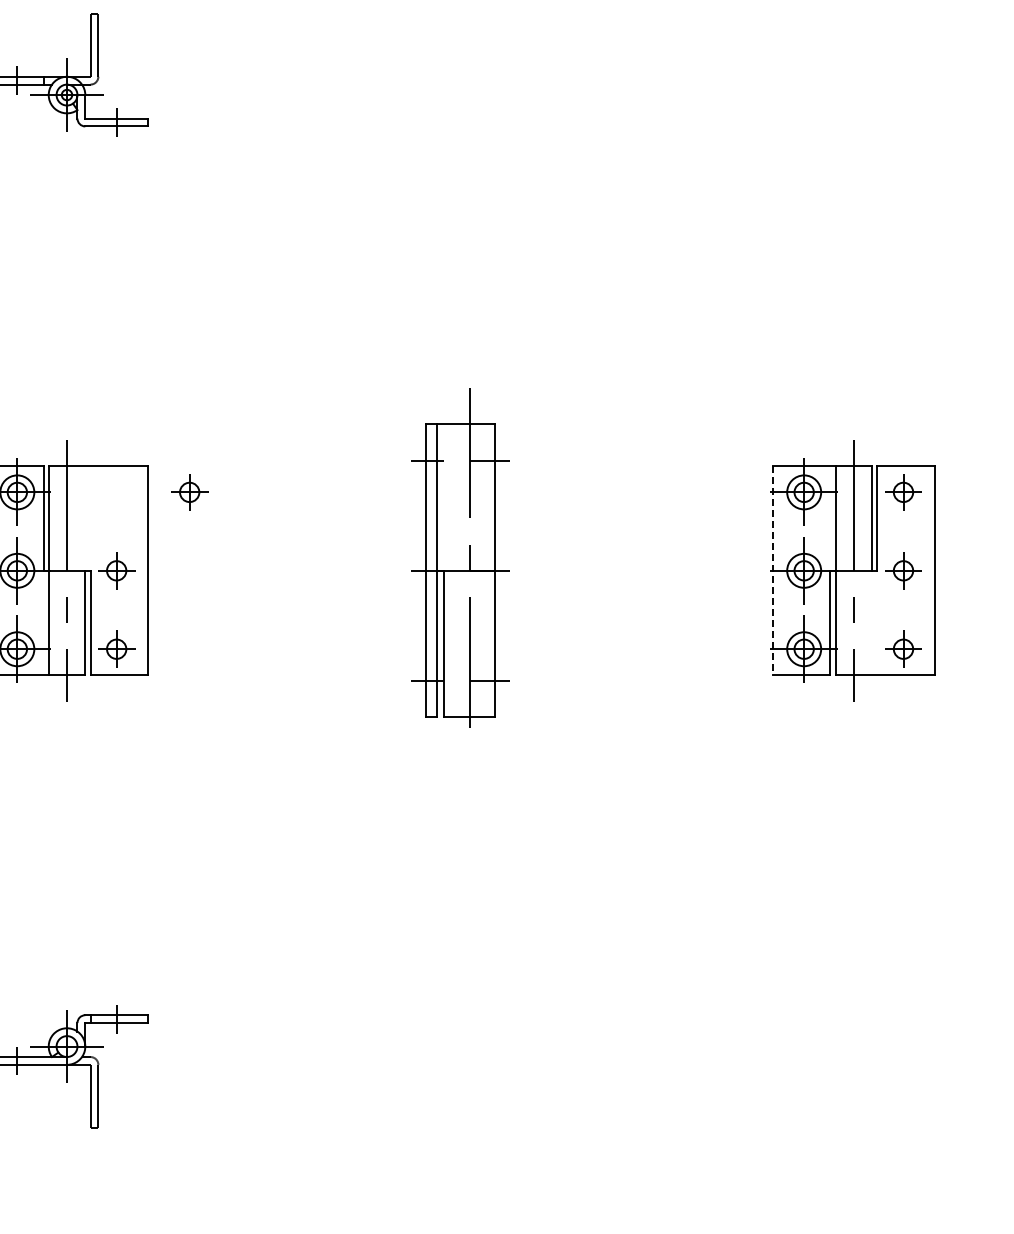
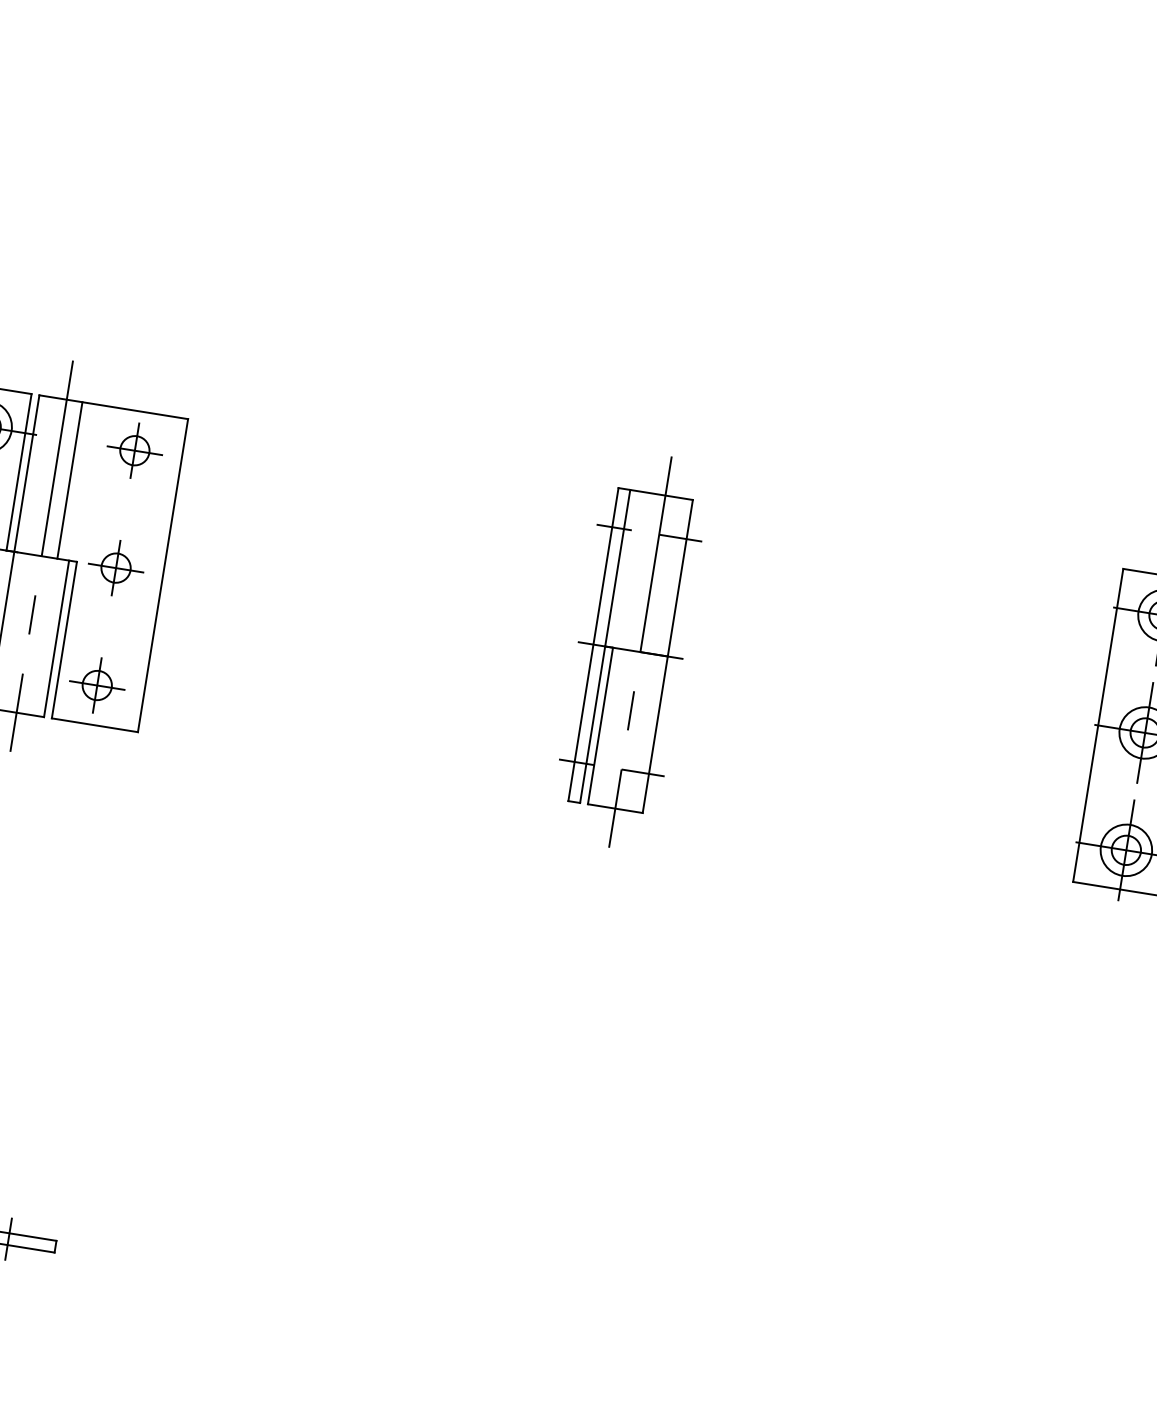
part: (189, 492) -> (134, 450), moved
line: (77, 518) -> (69, 480), added
part: (460, 570) -> (630, 650), size x0.71
line: (772, 570) -> (1097, 724), dashed -> solid

